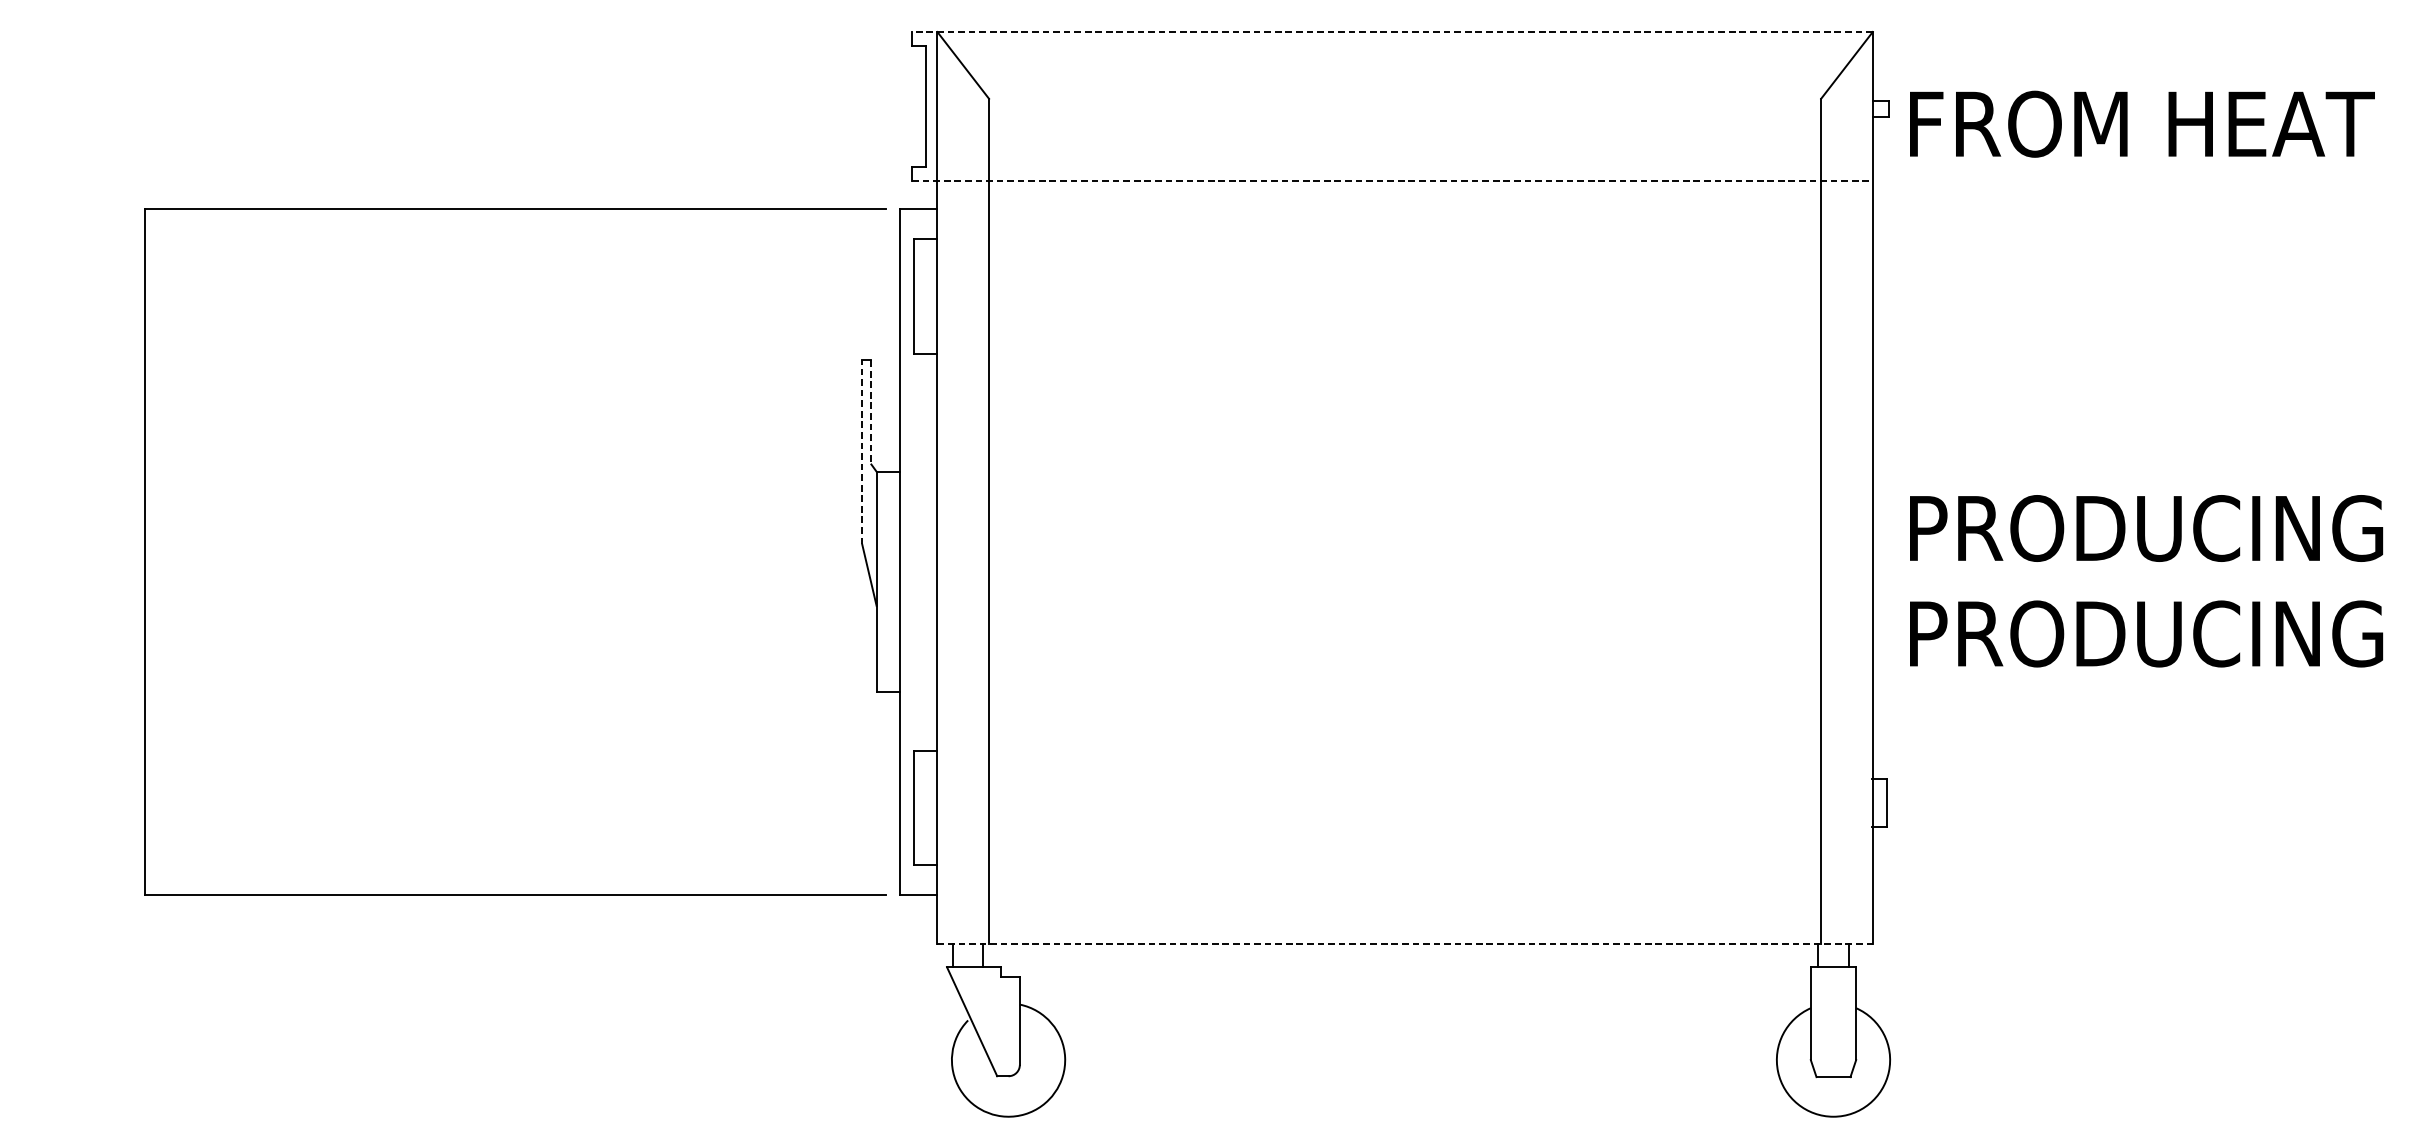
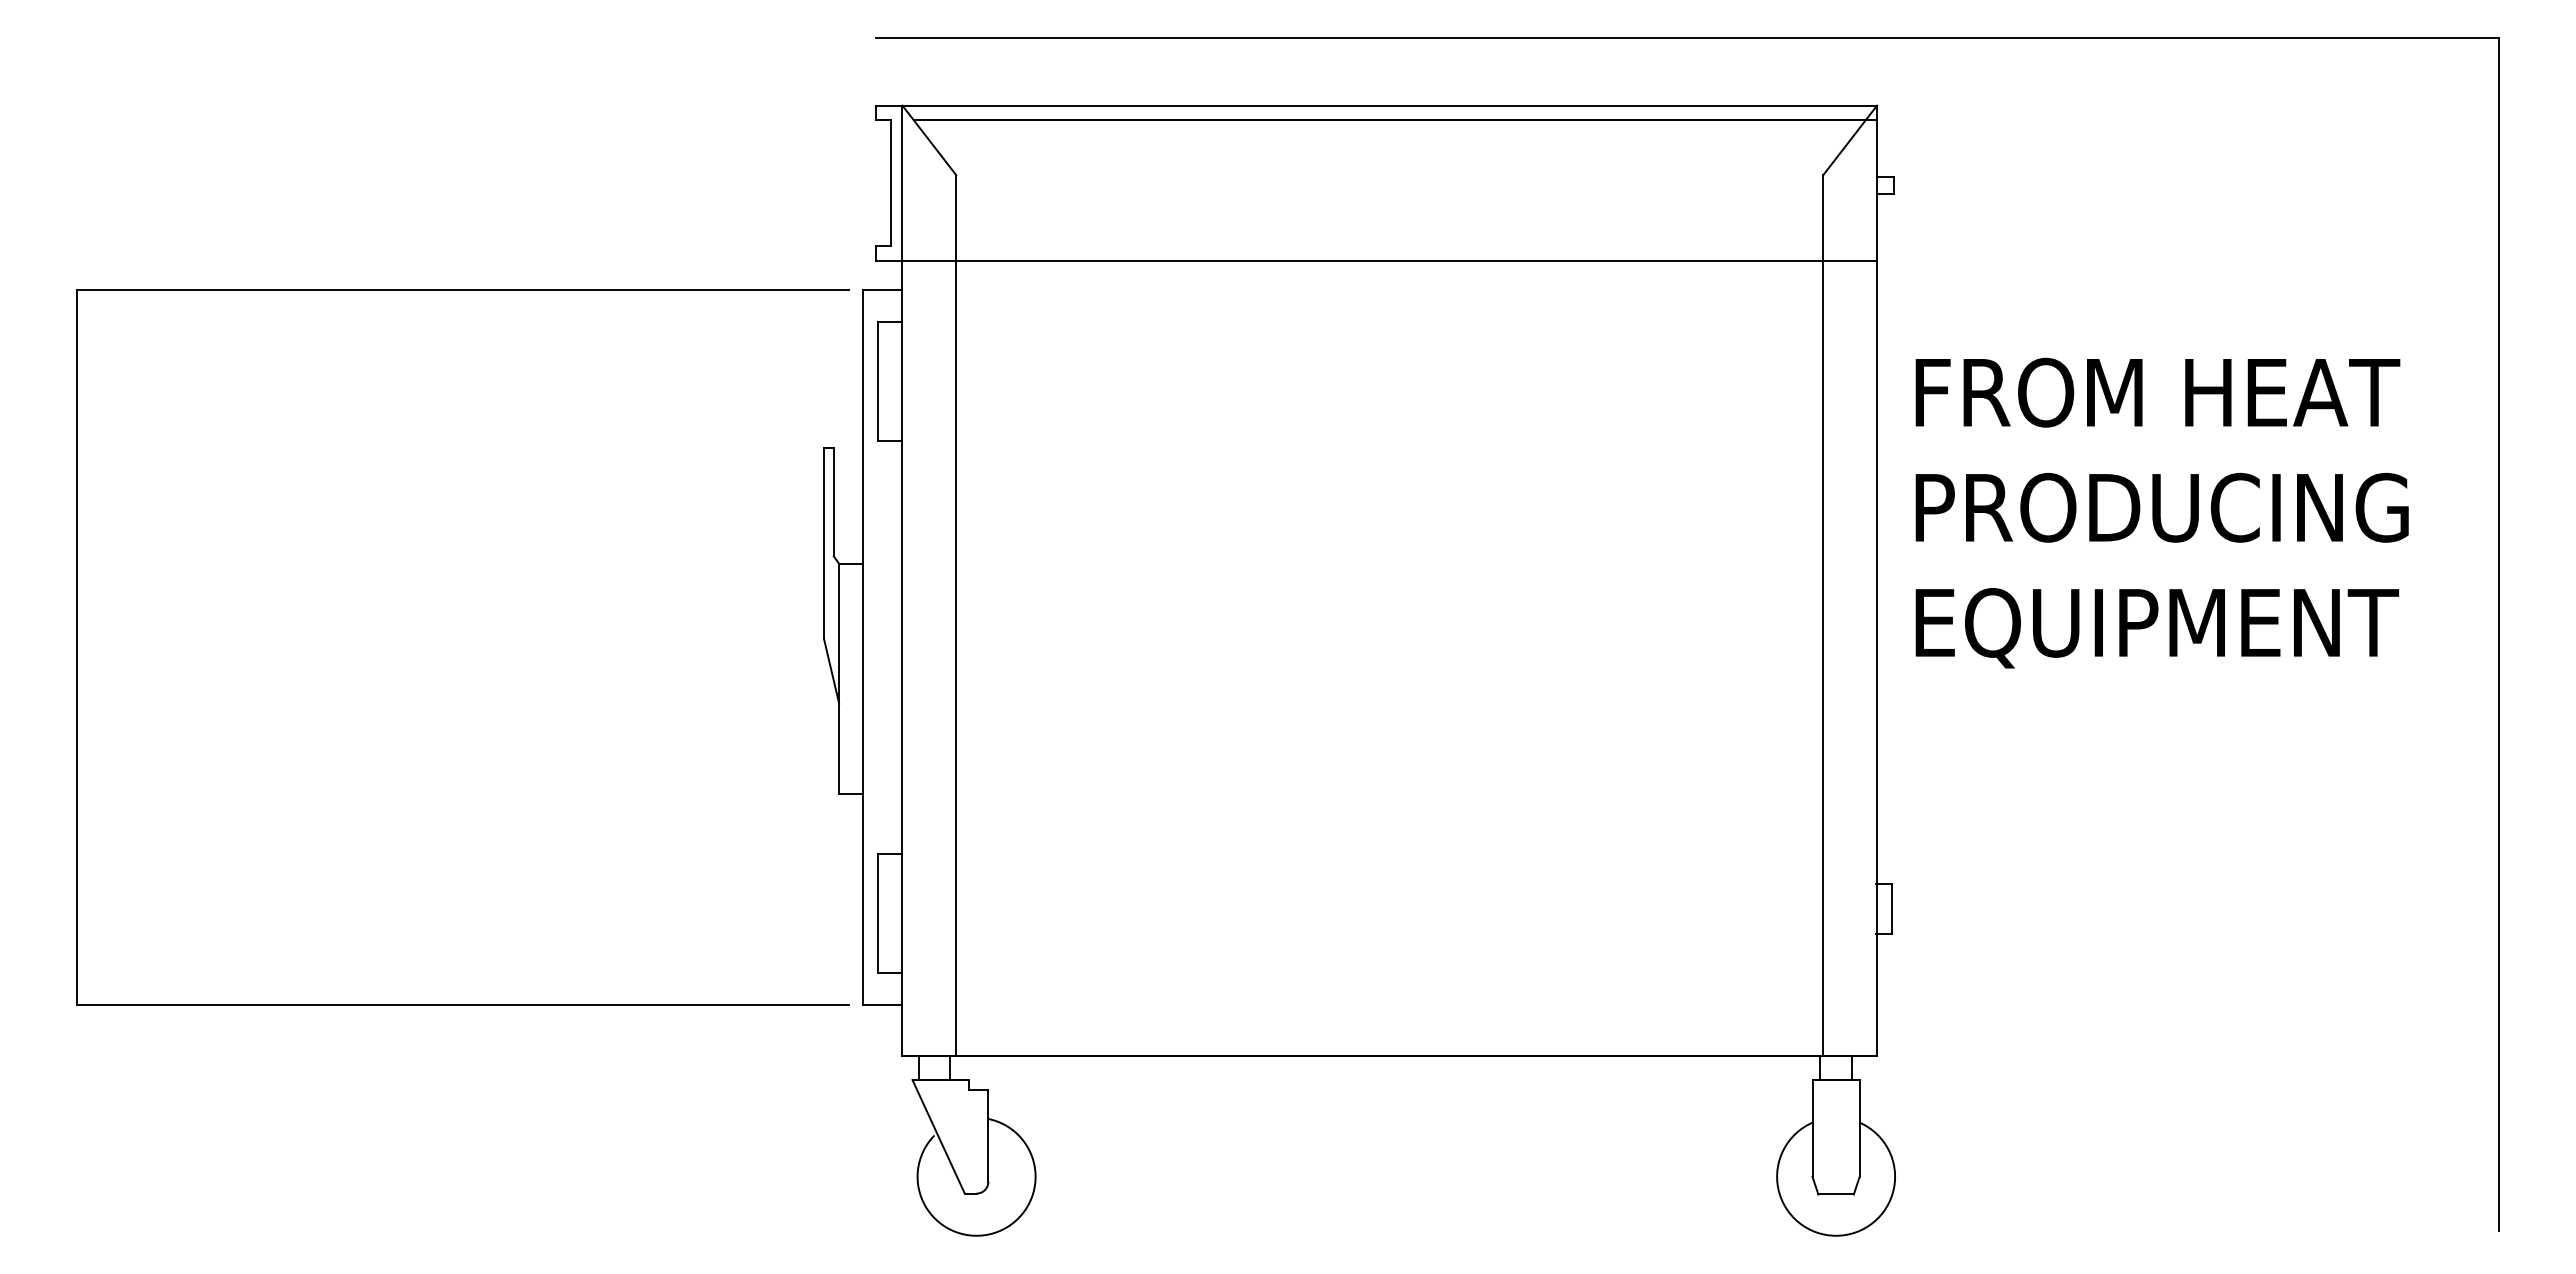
line: (1392, 31) -> (1376, 105), dashed -> solid
line: (1410, 46) -> (1395, 120), added
text: (2141, 124) -> (2157, 392), moved
line: (1393, 180) -> (1377, 260), dashed -> solid
line: (871, 412) -> (833, 502), dashed -> solid
line: (862, 452) -> (824, 543), dashed -> solid
text: (2150, 533) -> (2166, 628), PRODUCING -> EQUIPMENT
text: (2145, 633) -> (2161, 507), moved
line: (1405, 944) -> (1390, 1056), dashed -> solid

